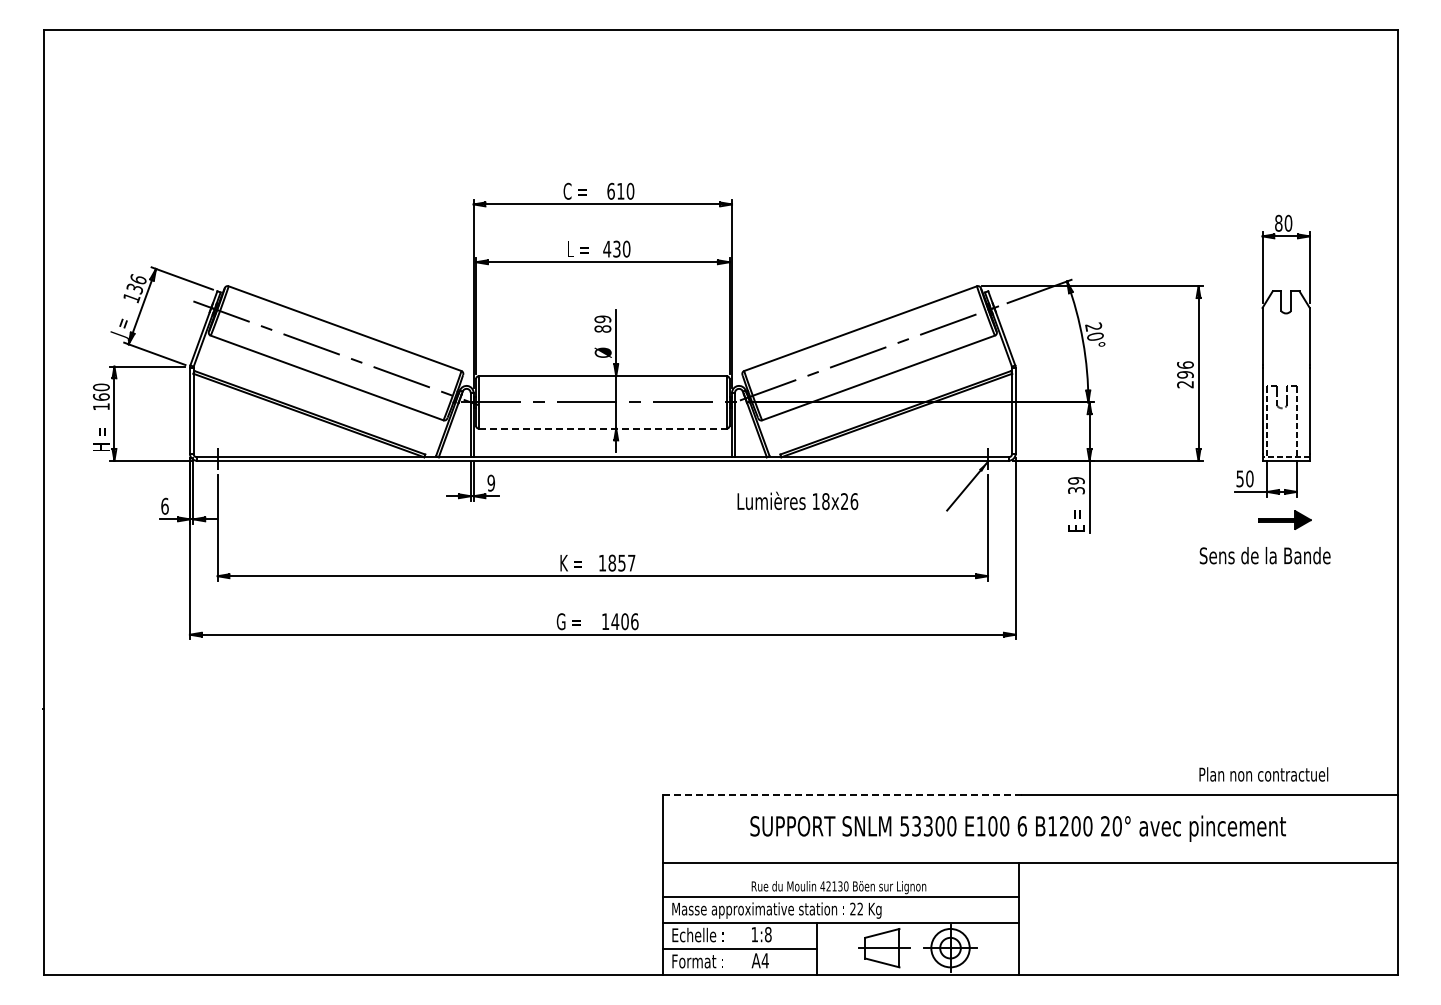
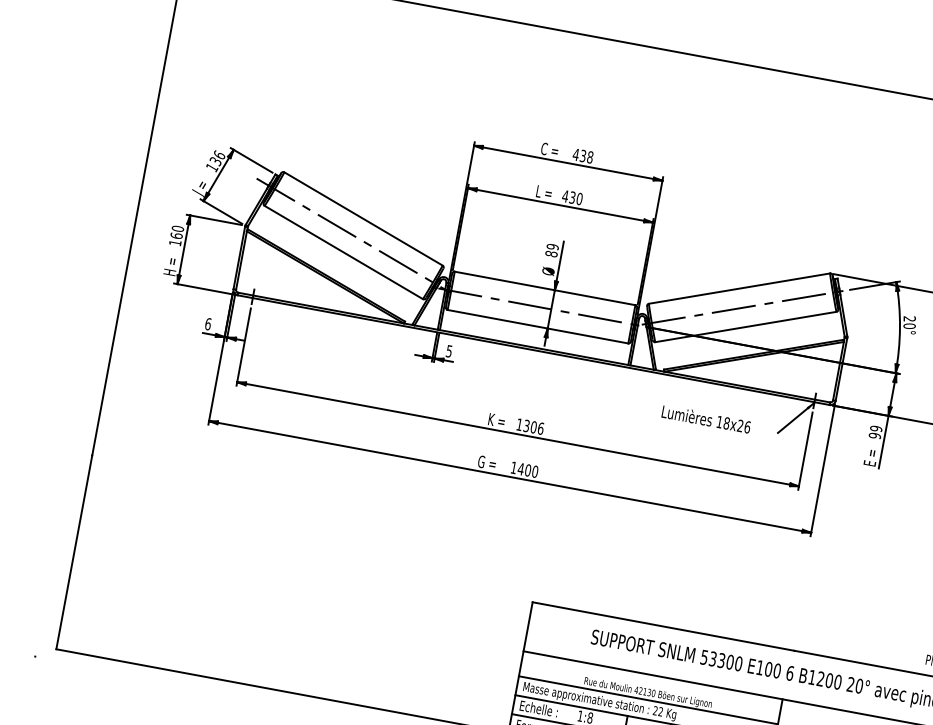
text: (620, 190) -> (583, 155), 610 -> 438
line: (602, 428) -> (537, 326), dashed -> solid
text: (491, 482) -> (449, 350), 9 -> 5
text: (1076, 490) -> (875, 435), 39 -> 99
text: (797, 500) -> (706, 418), moved
text: (621, 562) -> (533, 426), 1857 -> 1306
text: (634, 621) -> (535, 471), 1406 -> 1400
line: (842, 795) -> (663, 626), dashed -> solid

